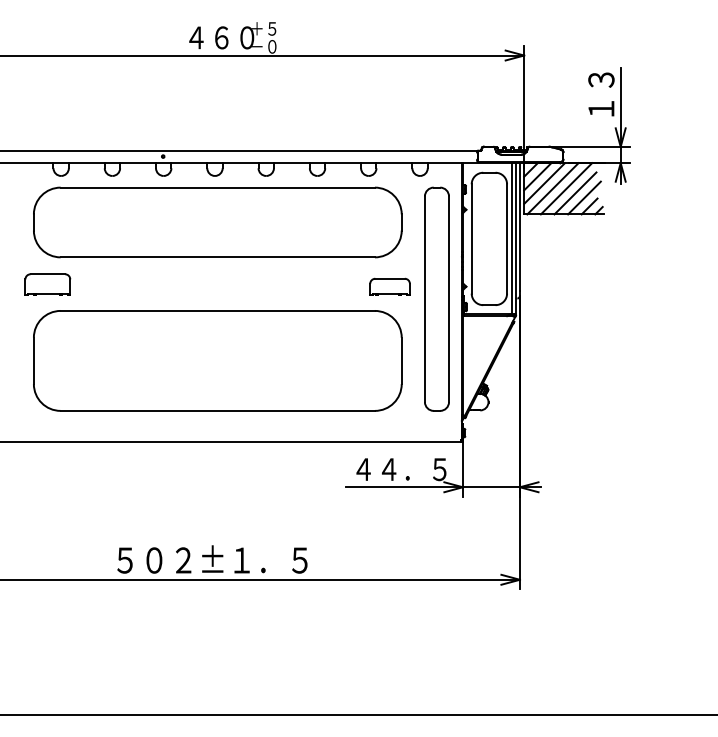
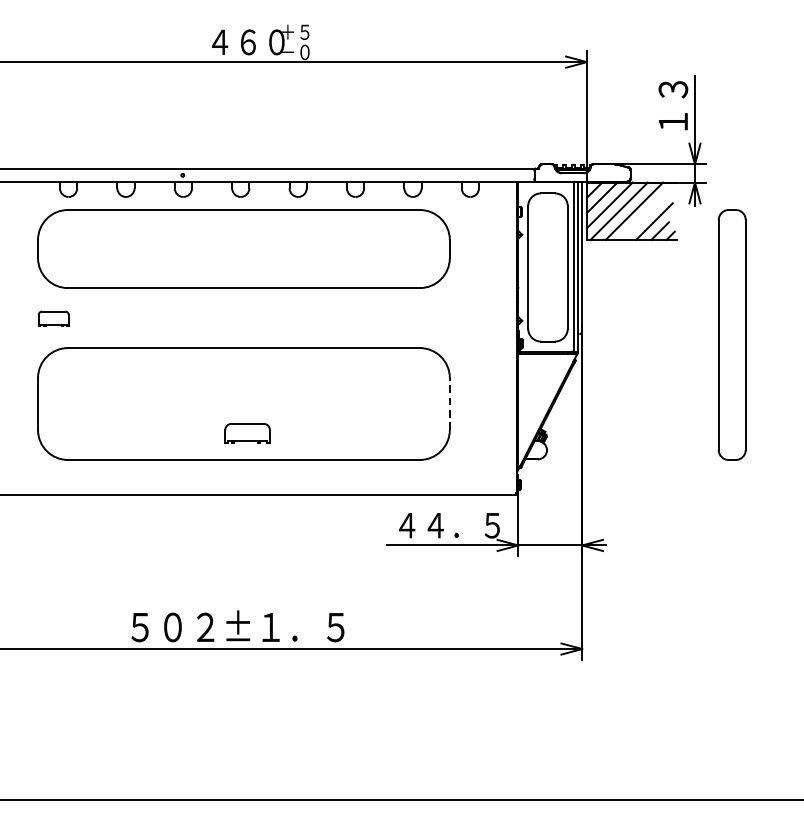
line: (575, 193) -> (644, 216), removed
part: (47, 284) -> (53, 318), size x0.6
part: (389, 286) -> (246, 432), moved
part: (436, 298) -> (731, 334), moved
line: (401, 360) -> (449, 403), solid -> dashed

